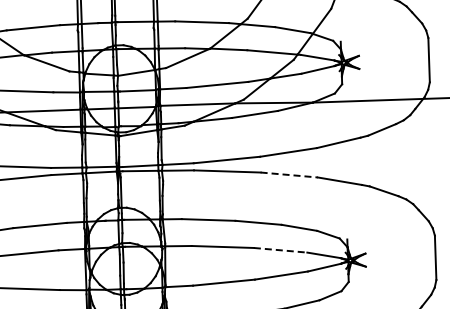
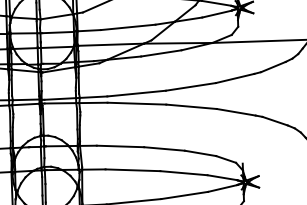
line: (289, 175) -> (191, 107), dashed -> solid
line: (280, 250) -> (183, 173), dashed -> solid

